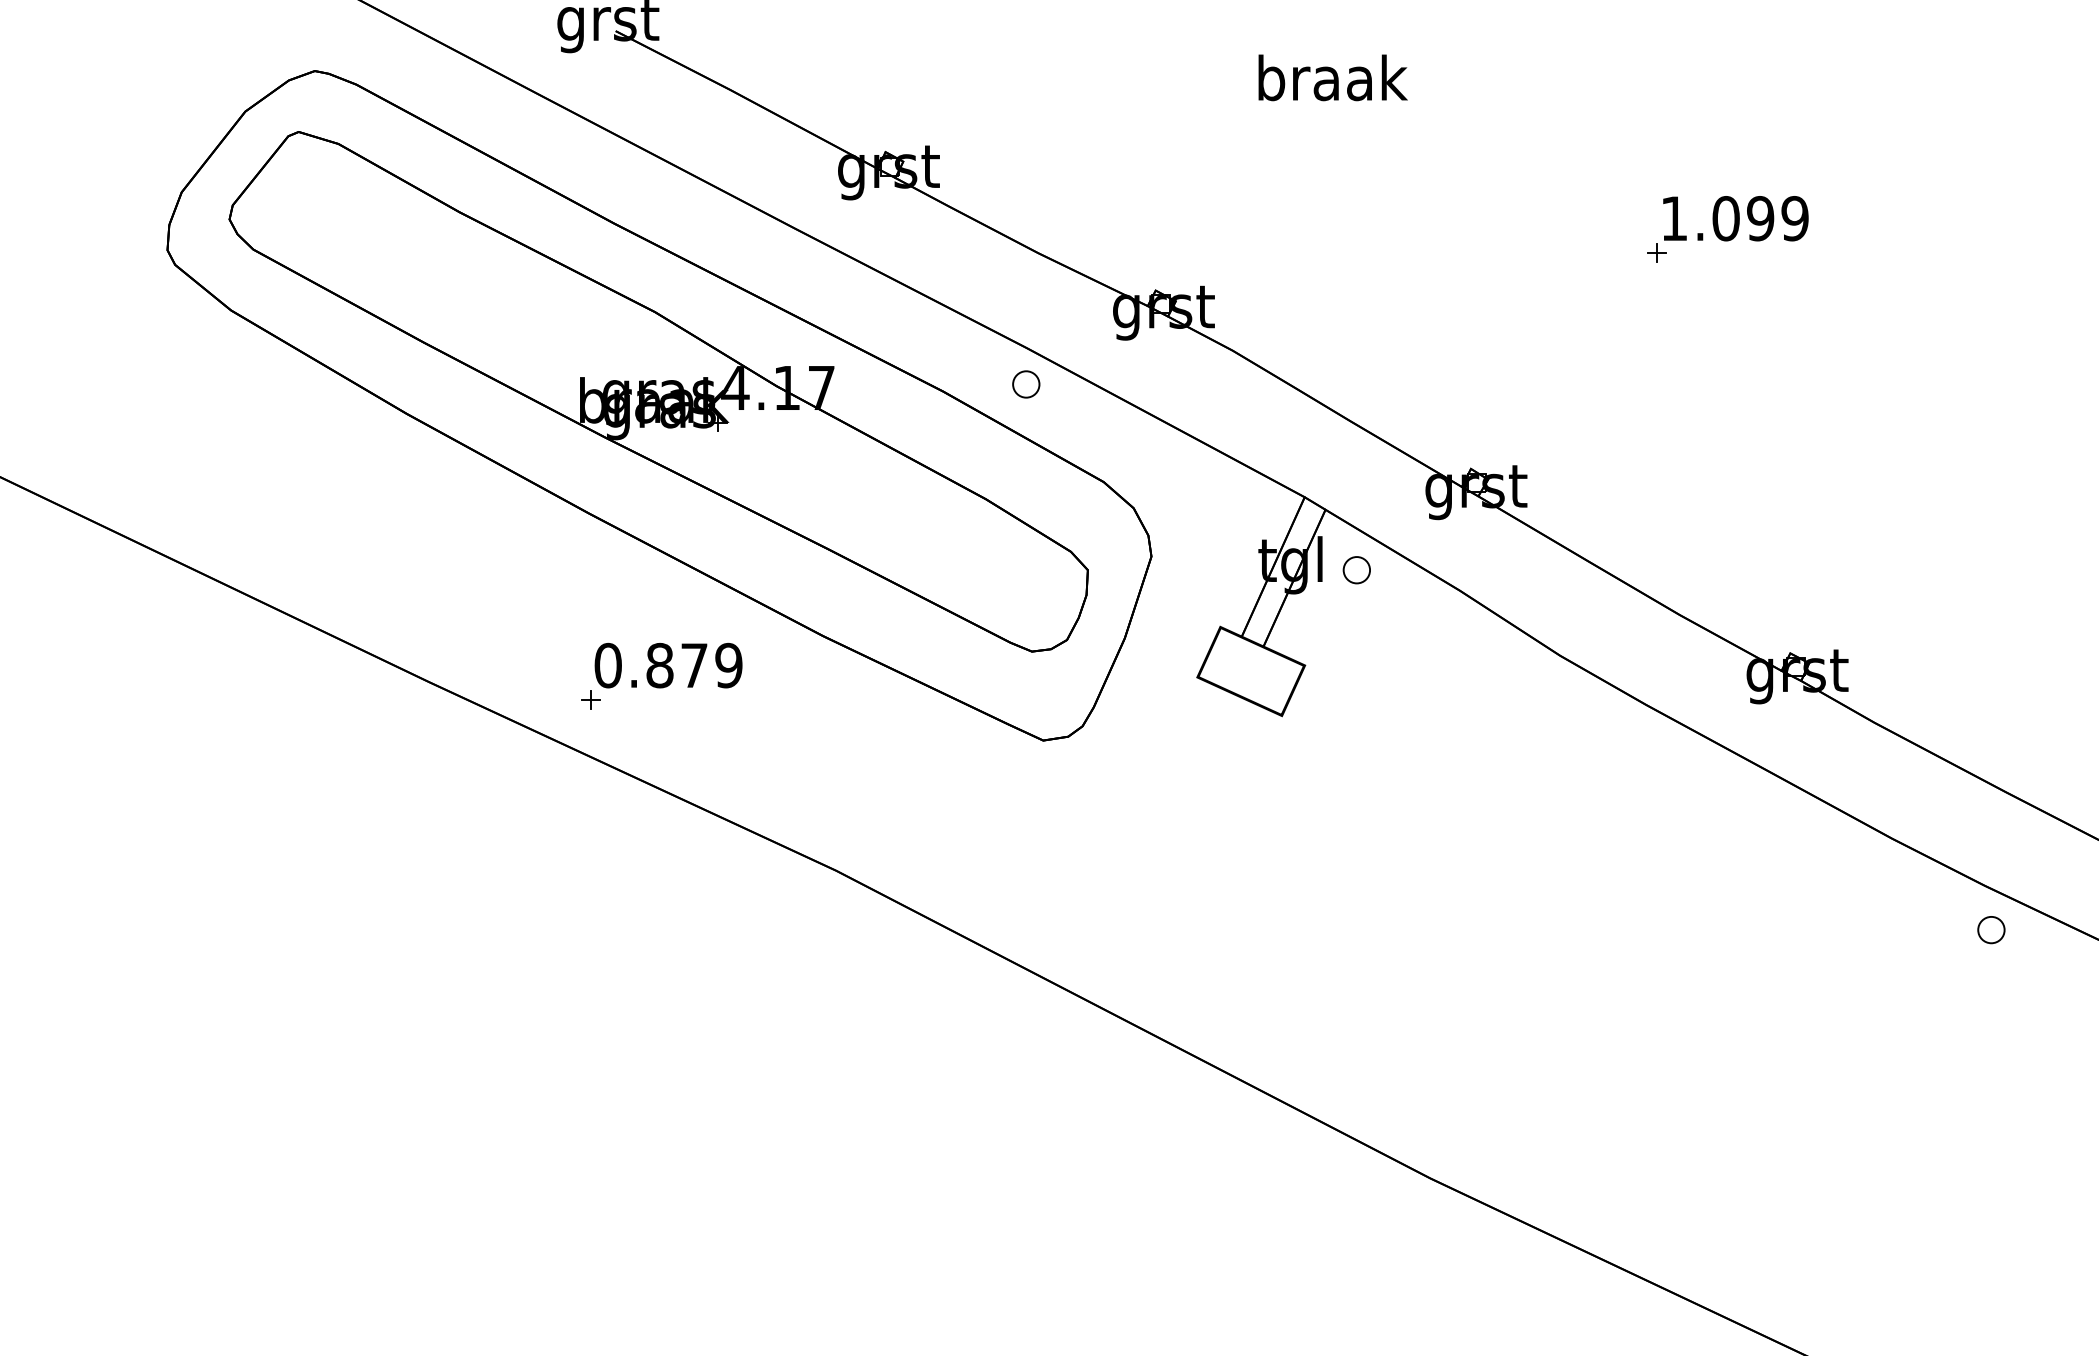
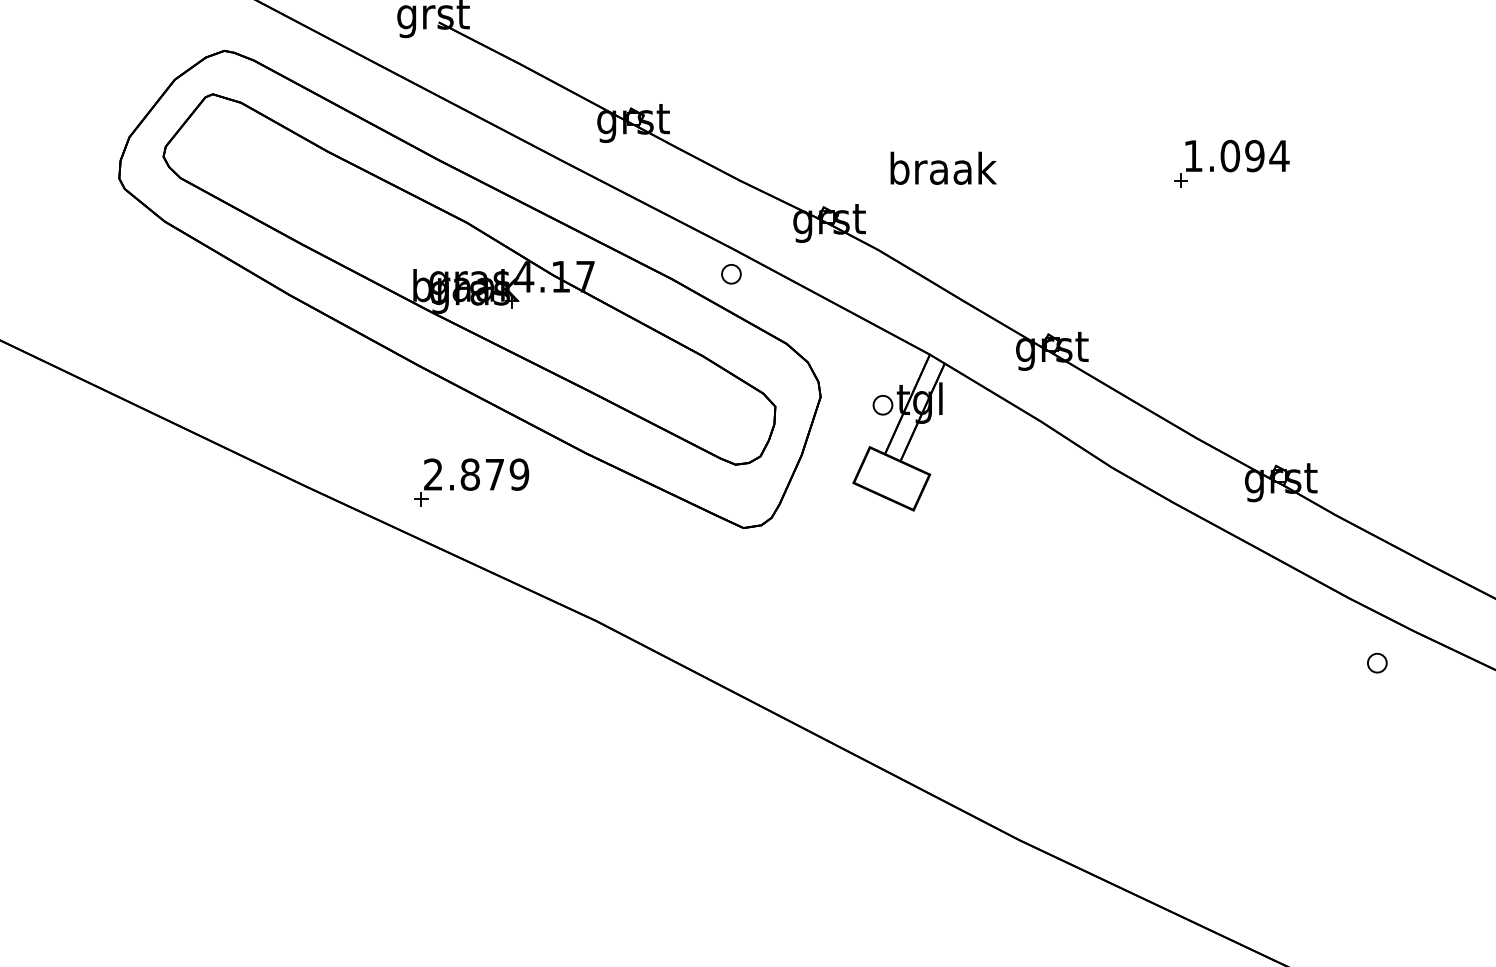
text: (1332, 77) -> (943, 168), moved
text: (1794, 218) -> (1279, 155), 1.099 -> 1.094
part: (1356, 570) -> (882, 405), moved
text: (607, 665) -> (432, 474), 0.879 -> 2.879
part: (1991, 930) -> (1377, 663), moved

